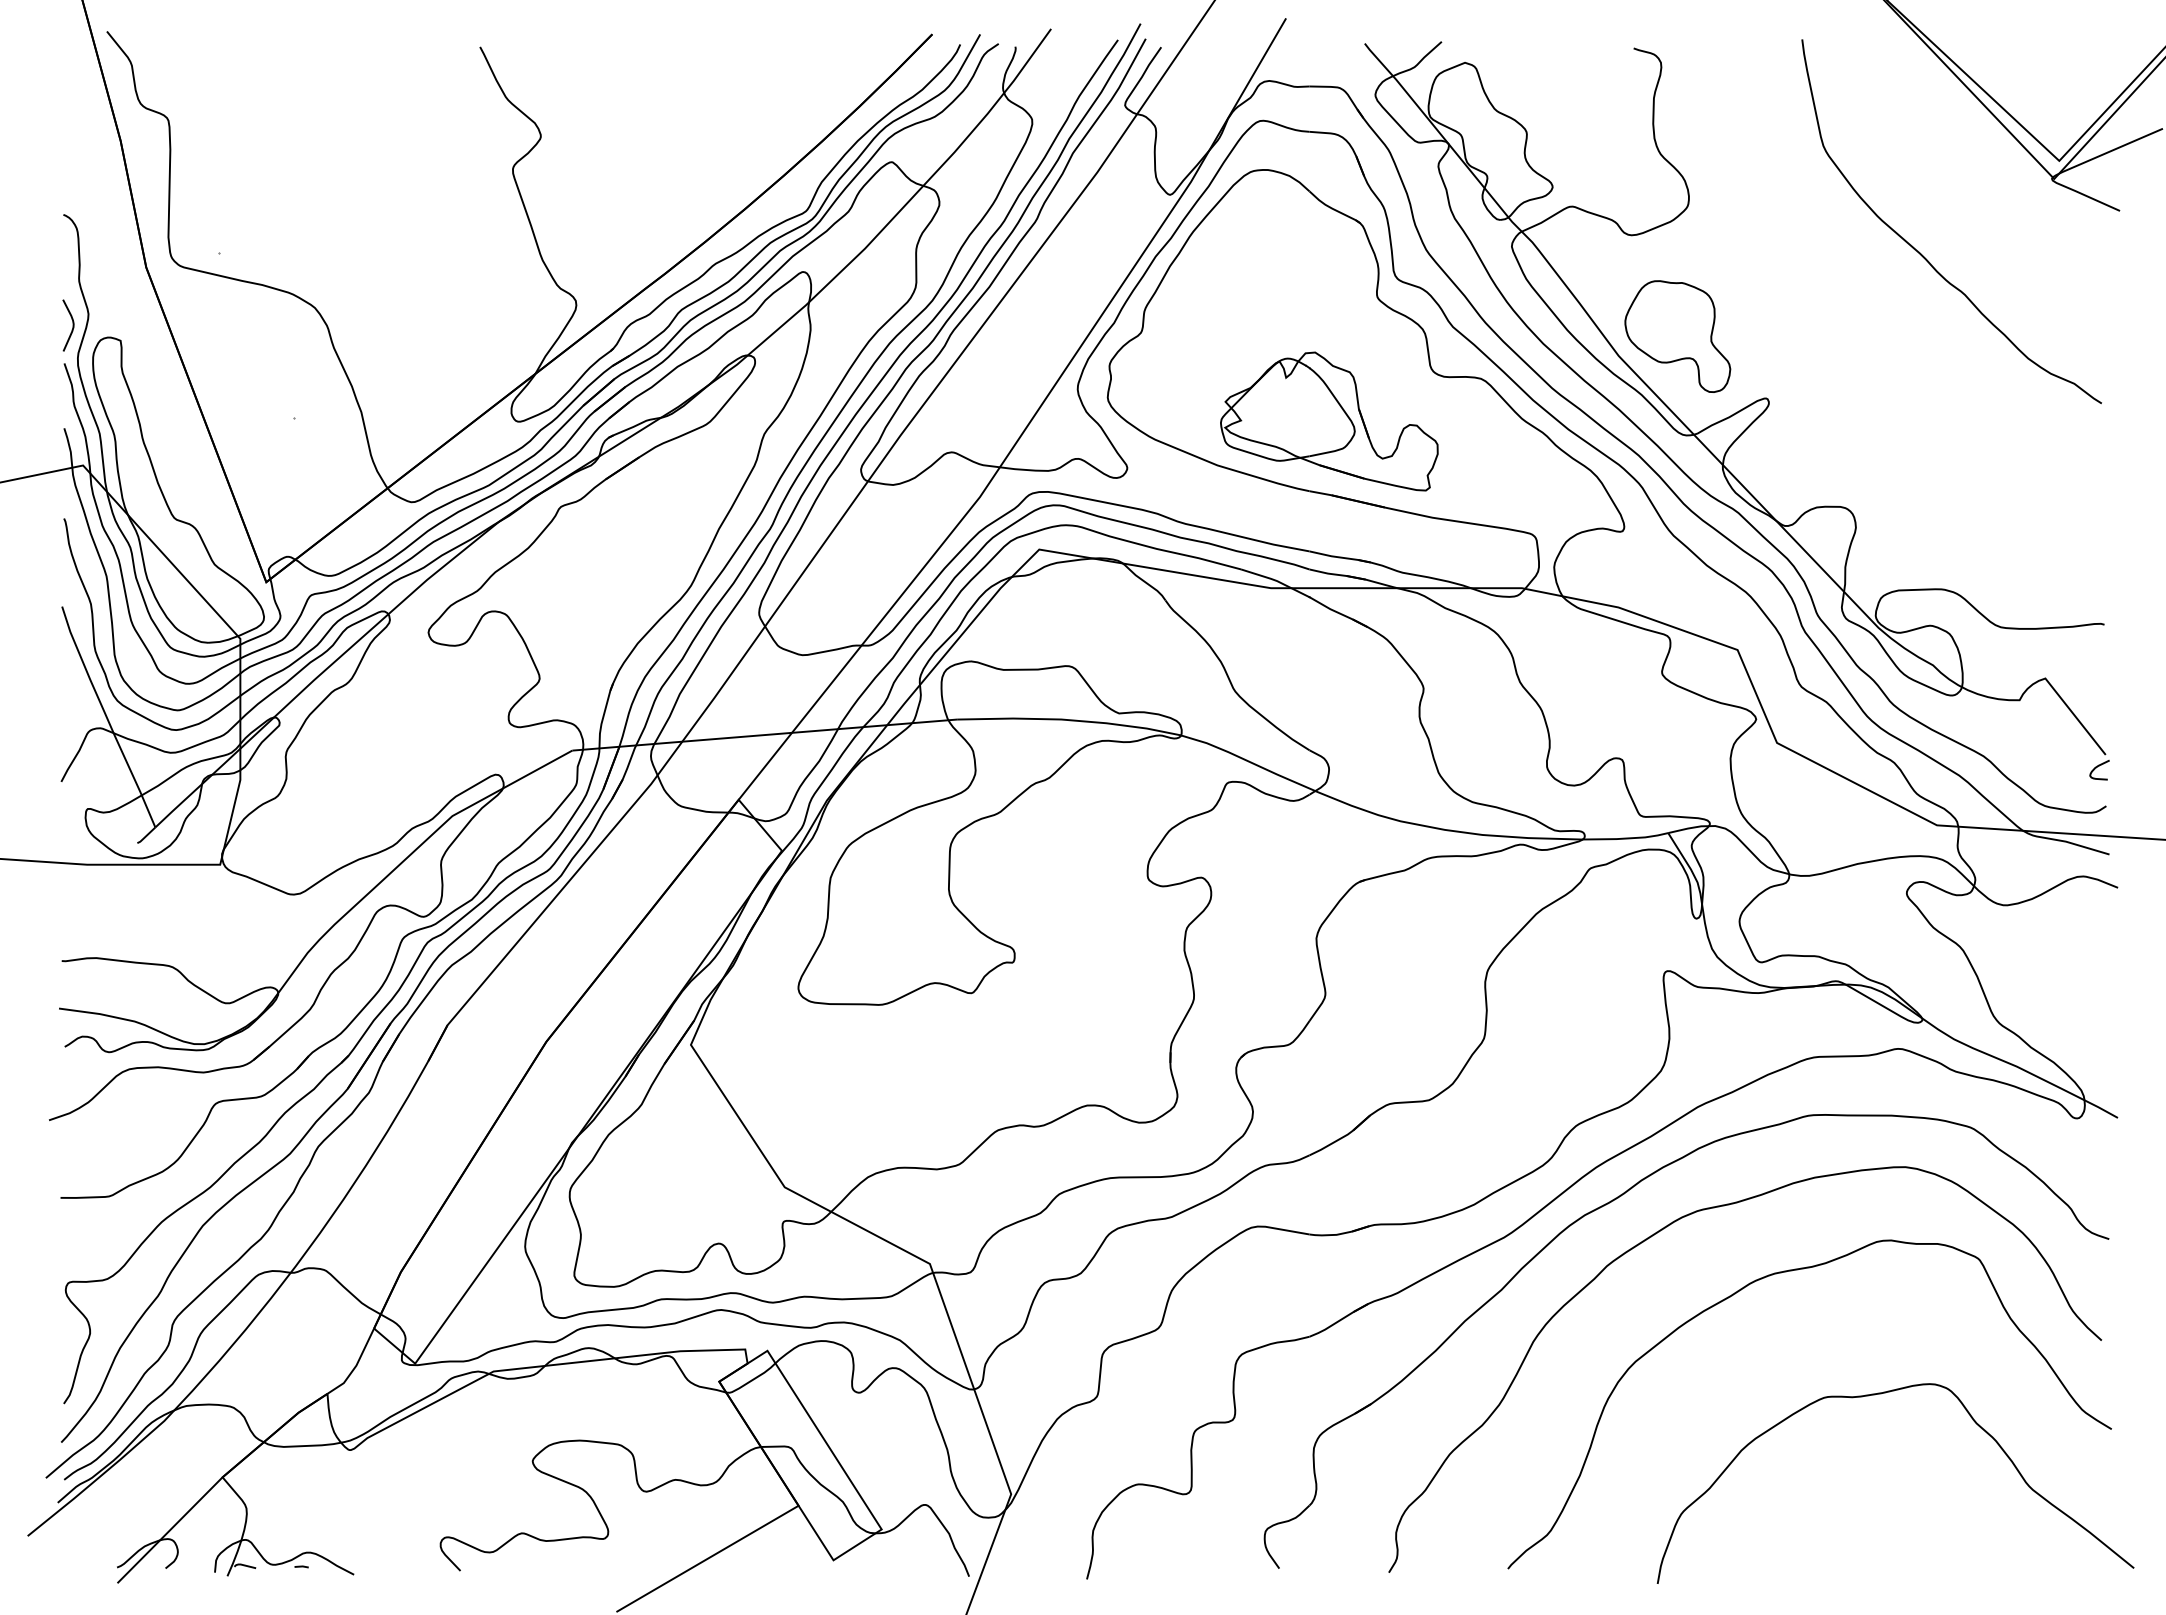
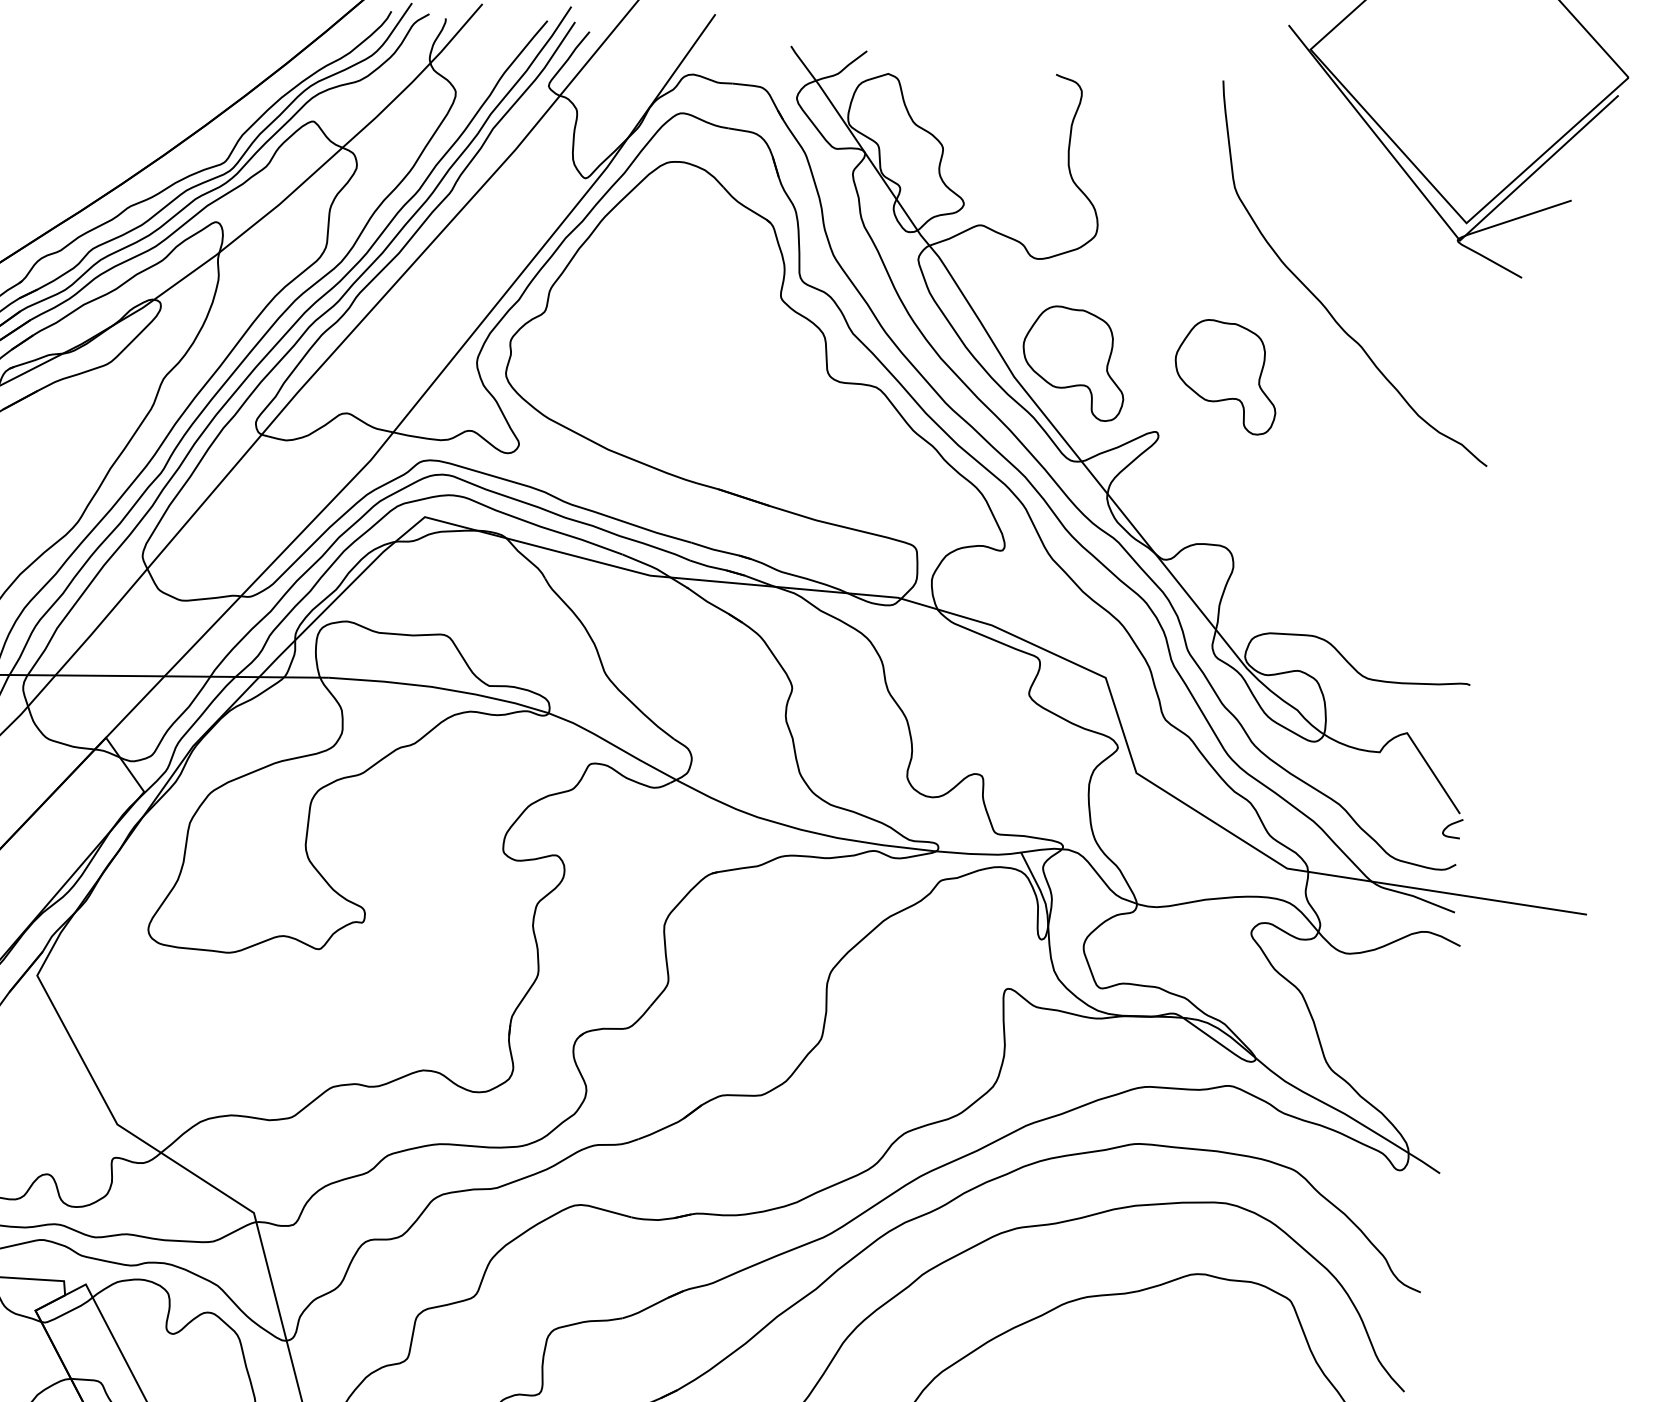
part: (1831, 336) -> (1226, 376), added
part: (1329, 421) -> (722, 416), removed

